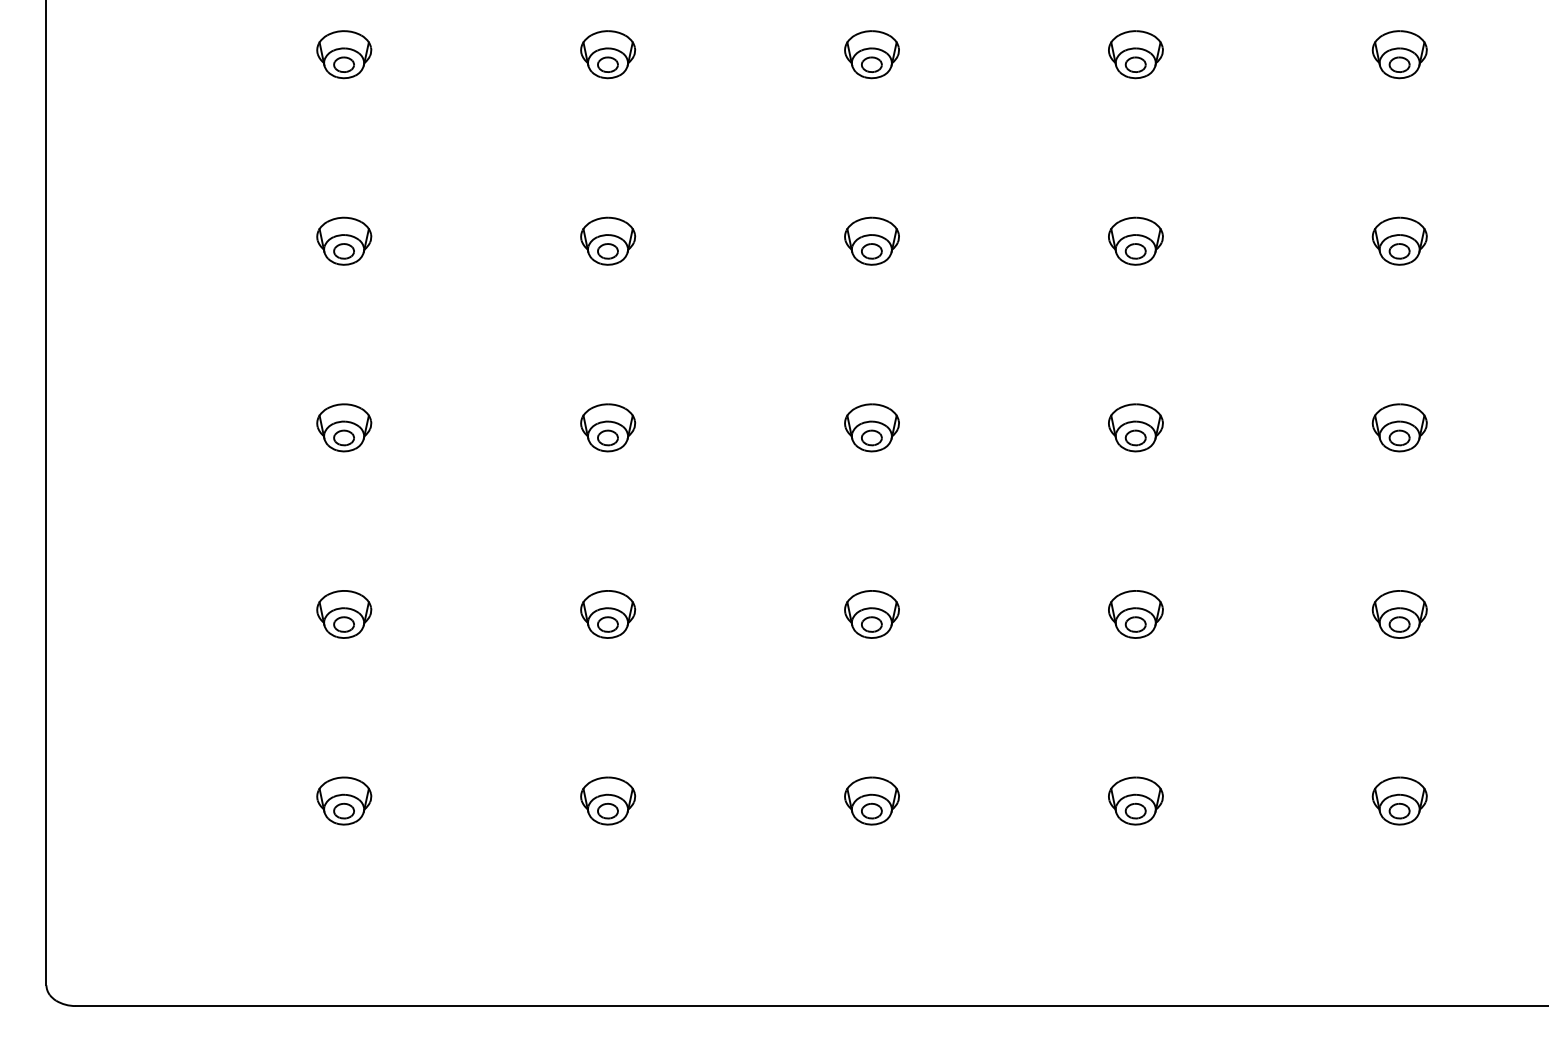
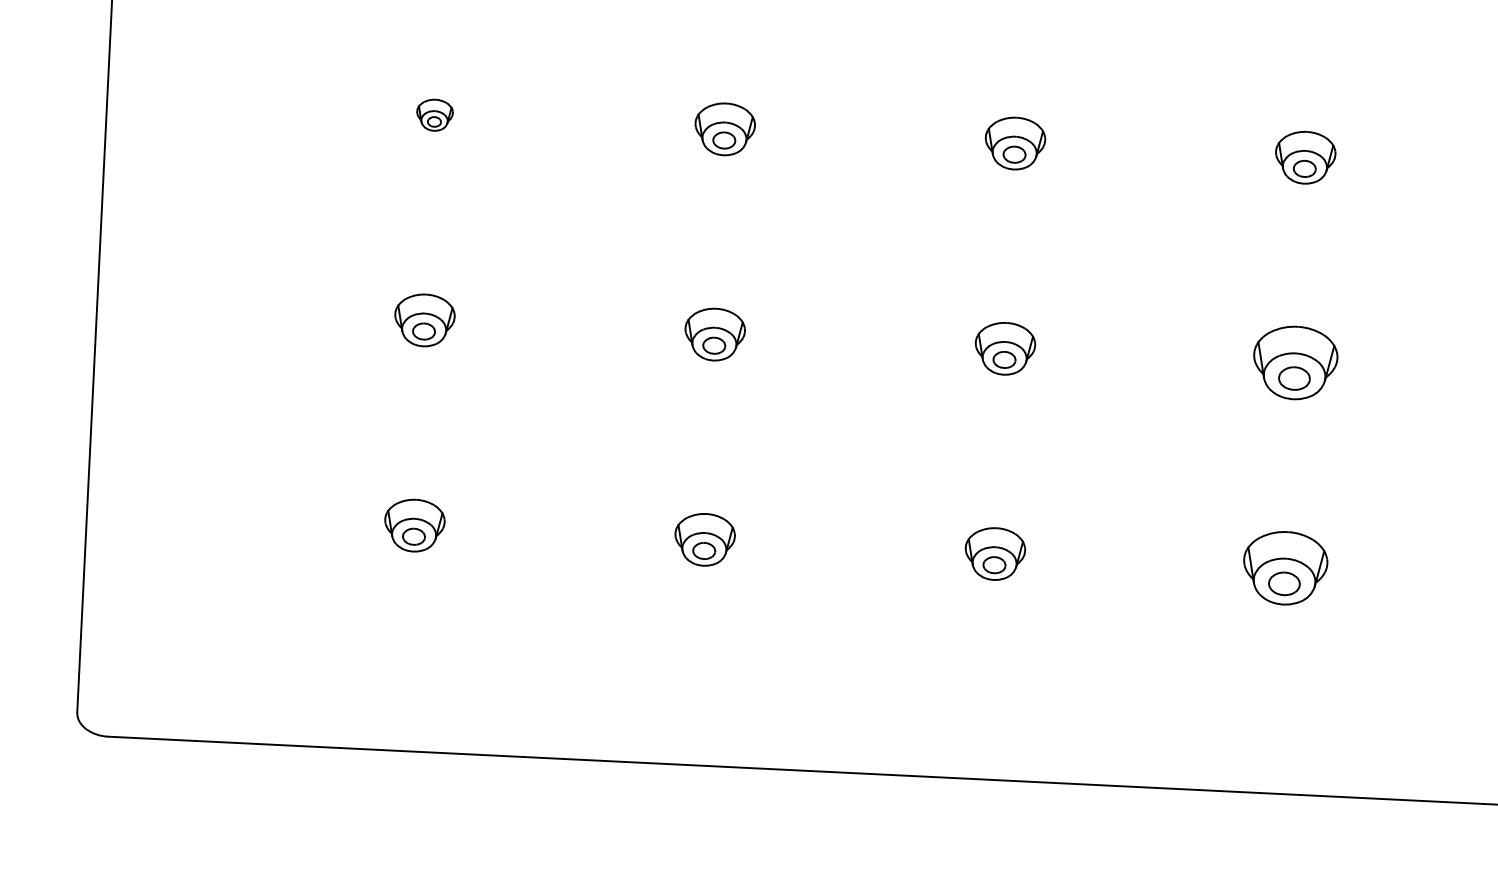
part: (344, 427) -> (435, 114), size x0.6
part: (1135, 614) -> (1295, 363), size x1.4
part: (1135, 800) -> (1285, 567), size x1.4

